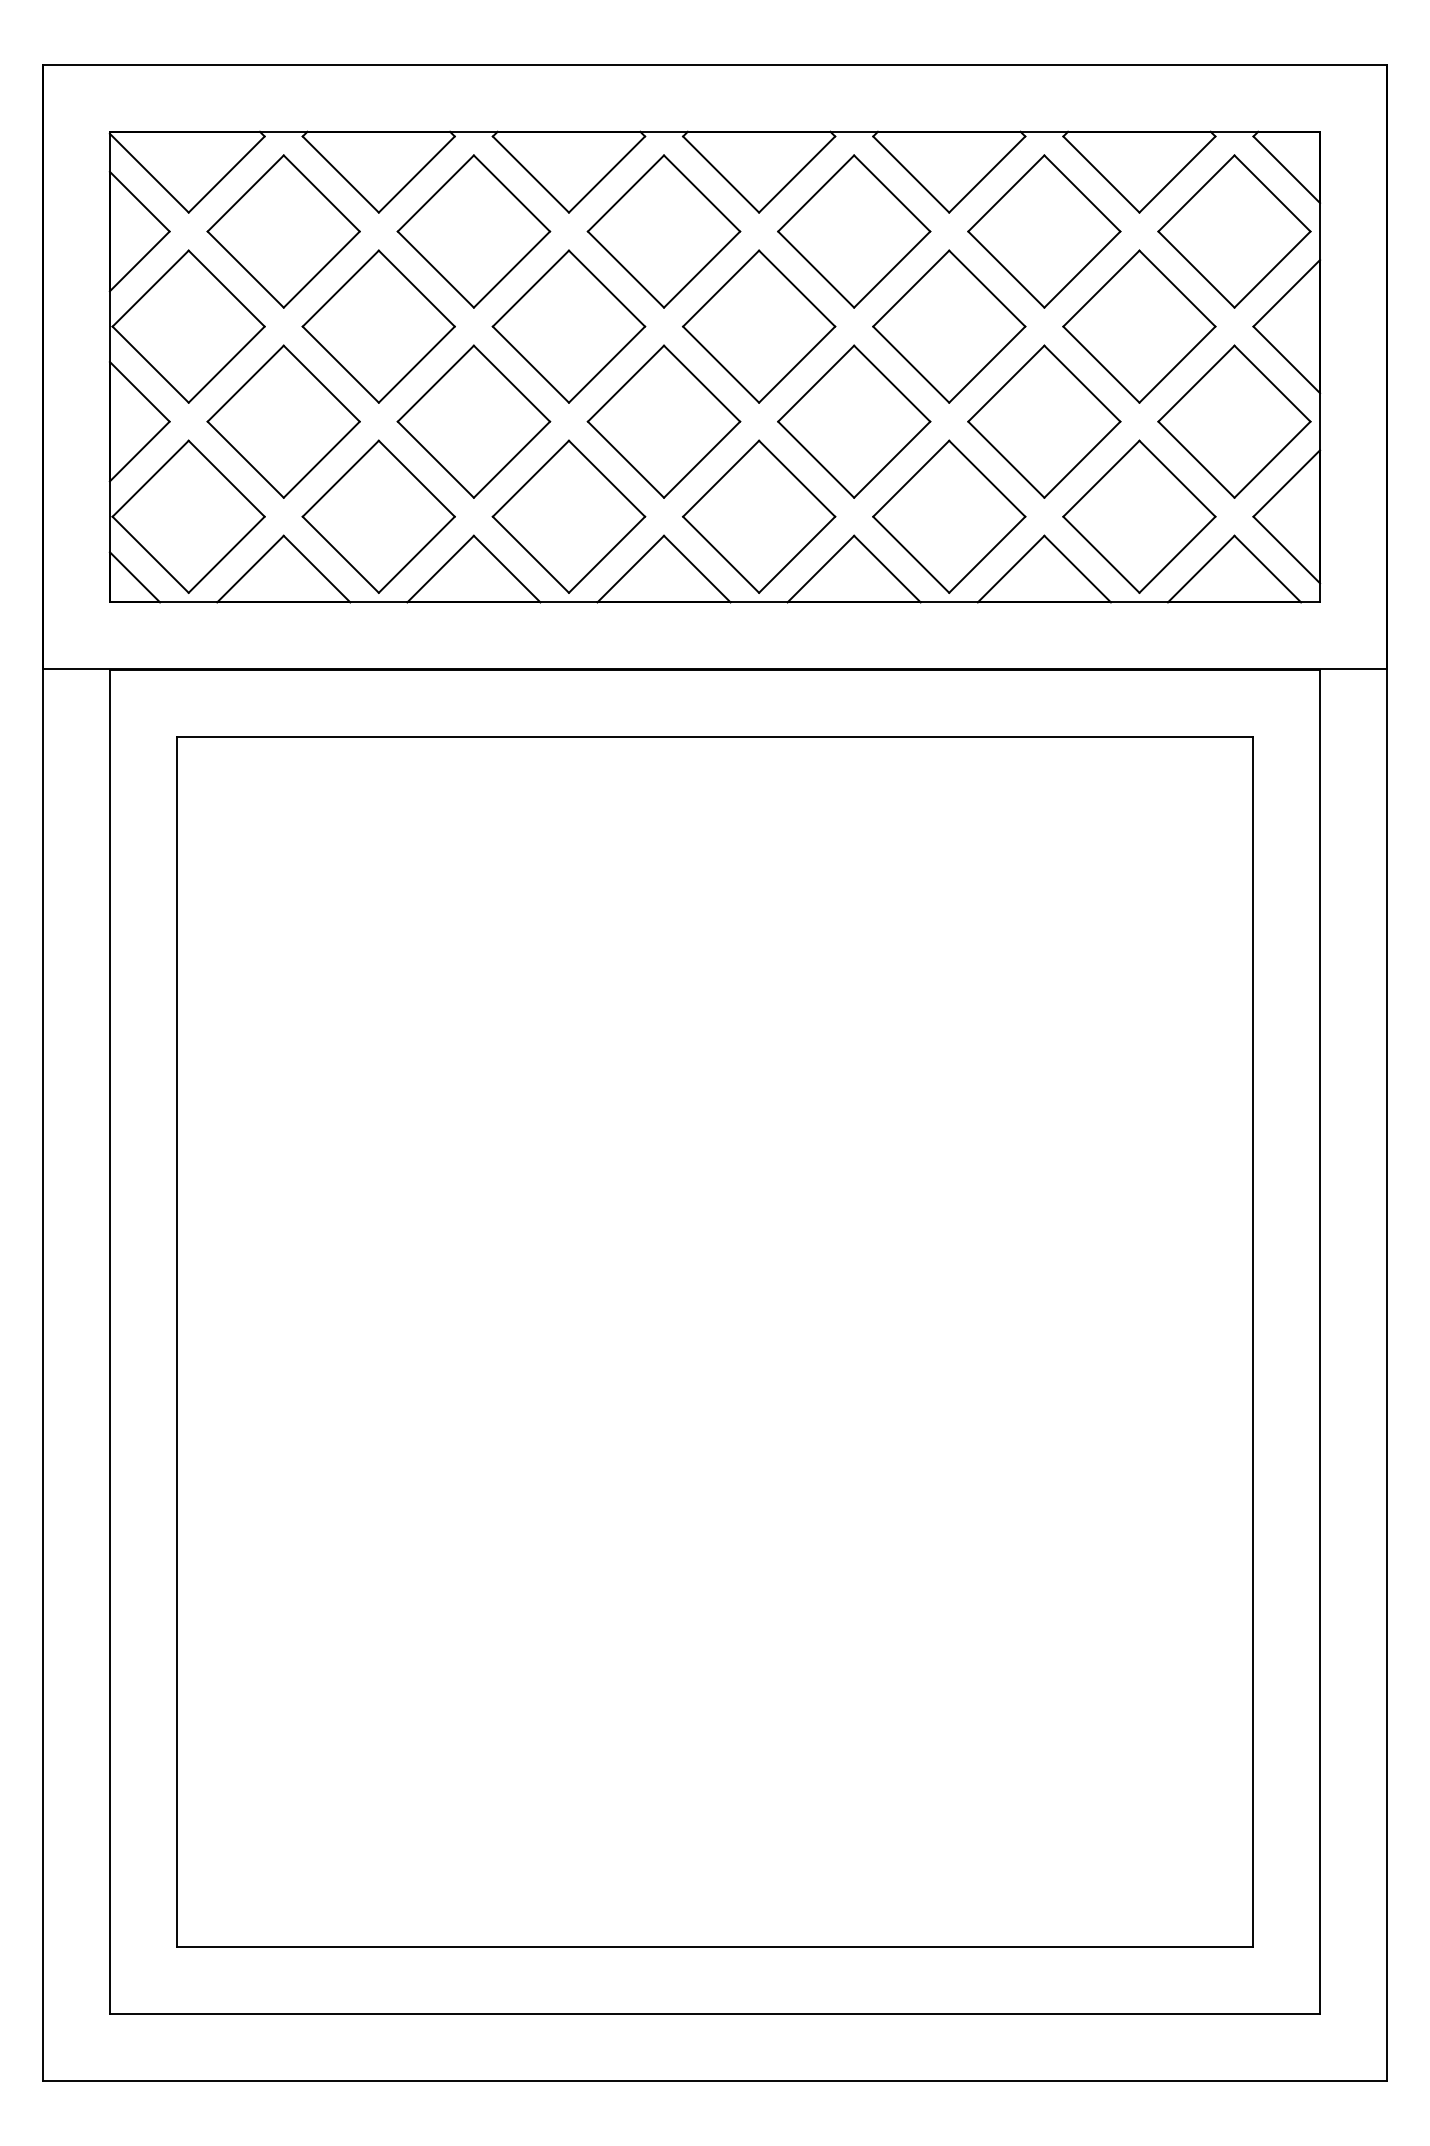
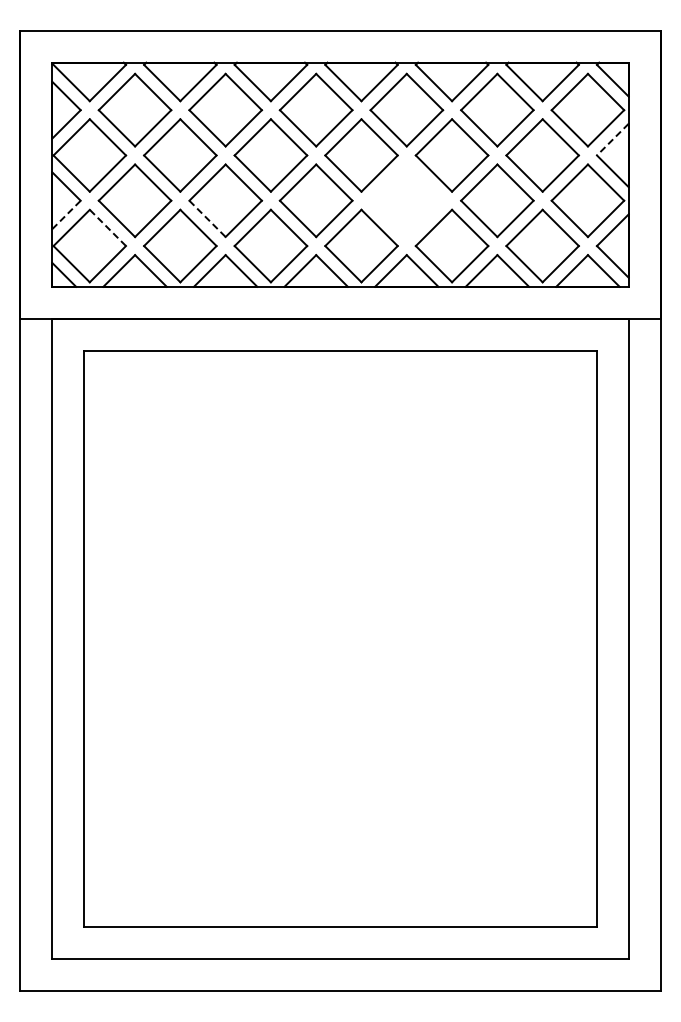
line: (1286, 293) -> (612, 139), solid -> dashed
part: (853, 421) -> (406, 200), removed
line: (139, 450) -> (66, 214), solid -> dashed
line: (435, 458) -> (207, 218), solid -> dashed
line: (225, 477) -> (107, 227), solid -> dashed

